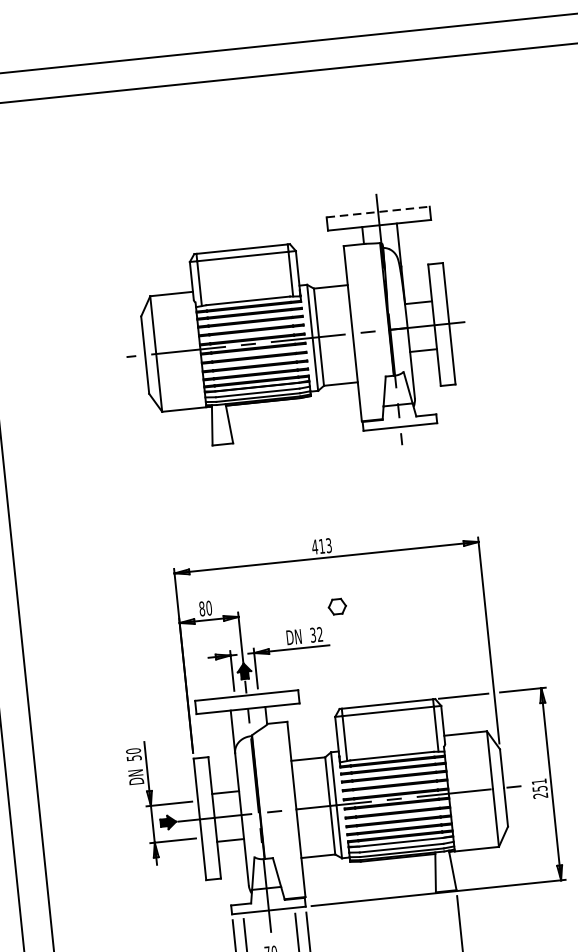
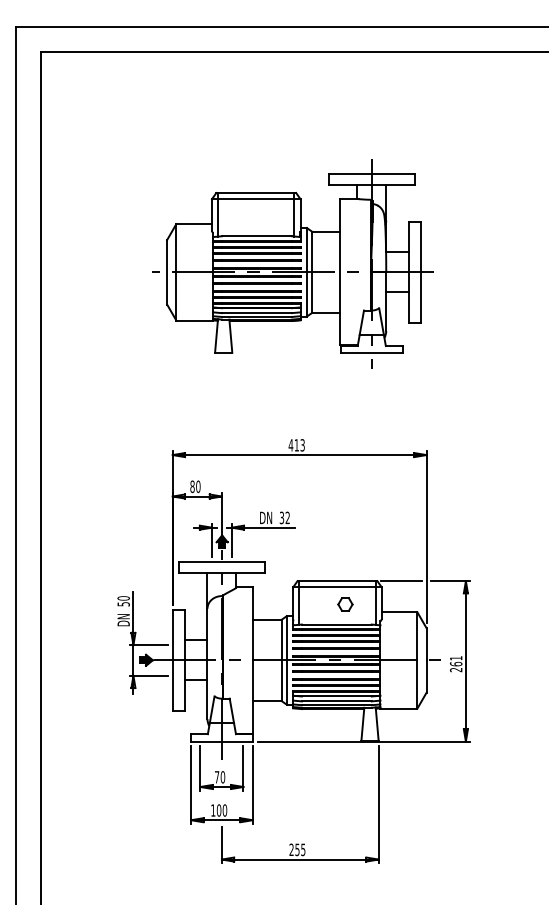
line: (378, 211) -> (372, 173), dashed -> solid
part: (337, 606) -> (345, 604), moved
text: (539, 788) -> (455, 663), 251 -> 261

